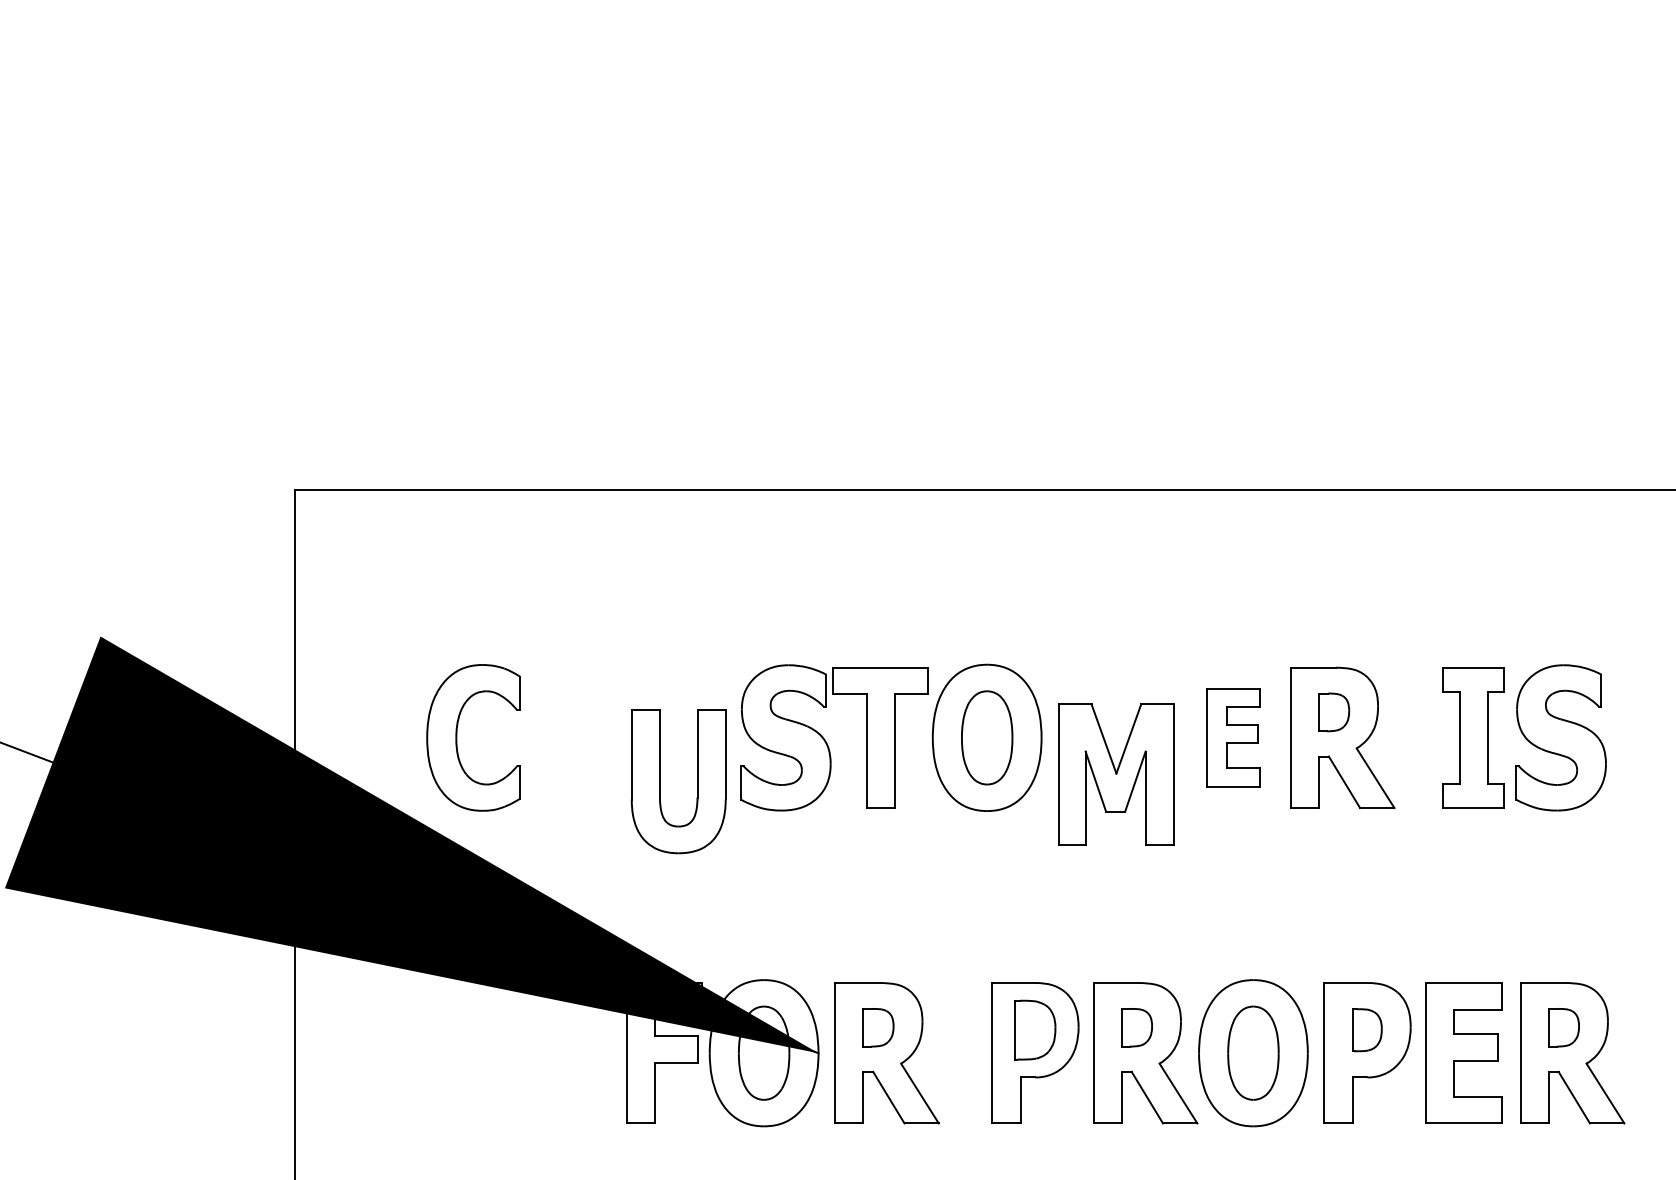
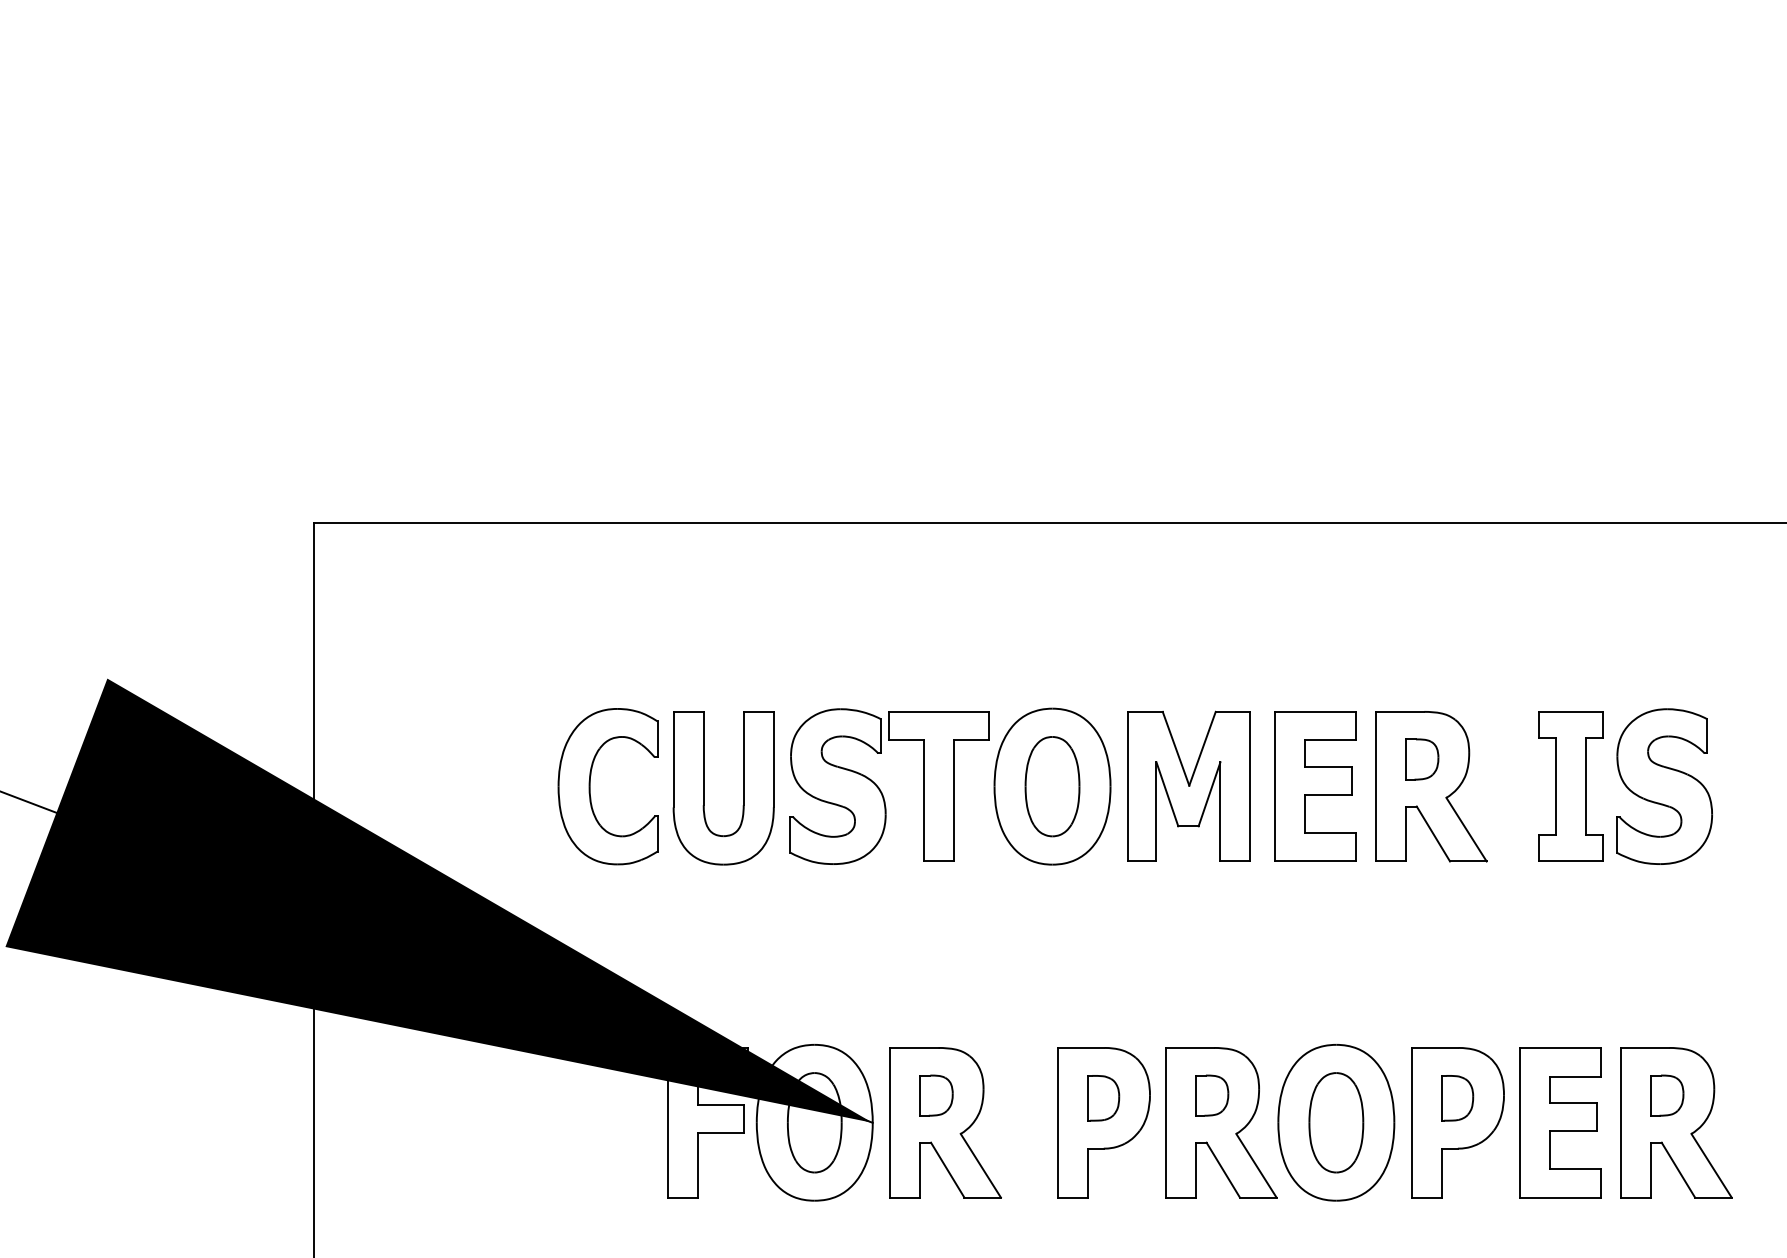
part: (457, 737) -> (590, 786), moved
part: (1233, 737) -> (1315, 786), size x1.43
part: (1115, 773) -> (1188, 785), moved
part: (660, 781) -> (704, 788), moved
part: (1035, 1030) -> (1103, 1098), size x0.71

